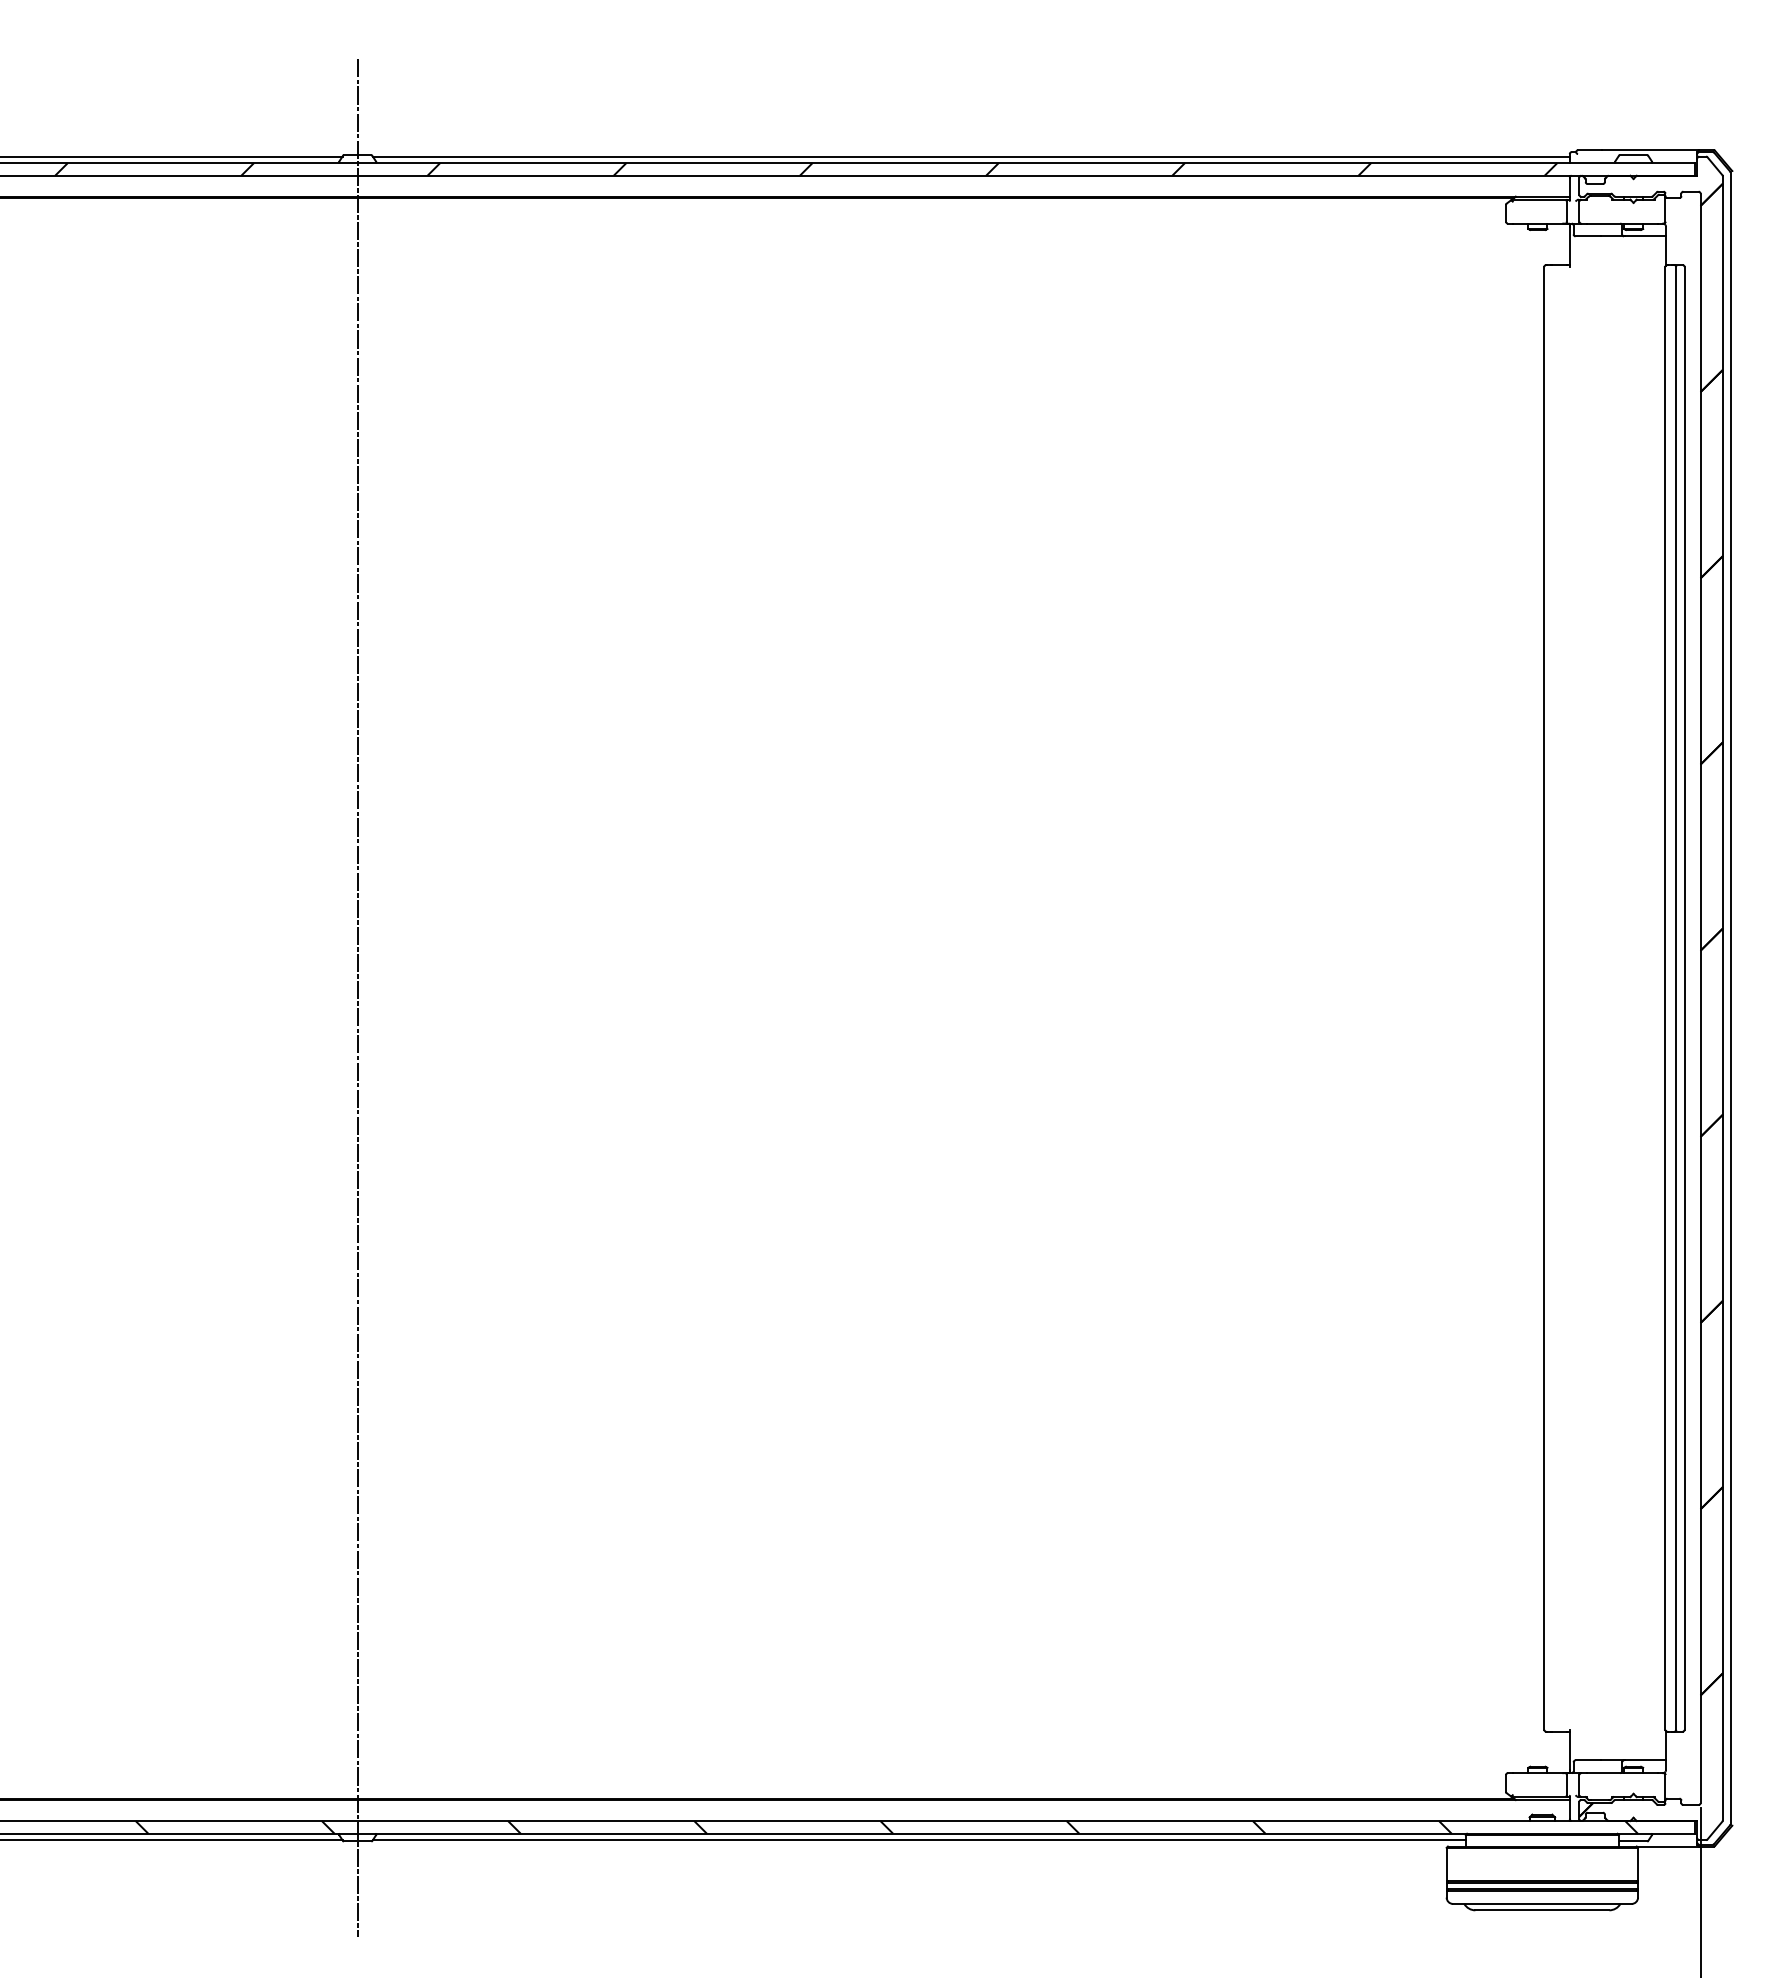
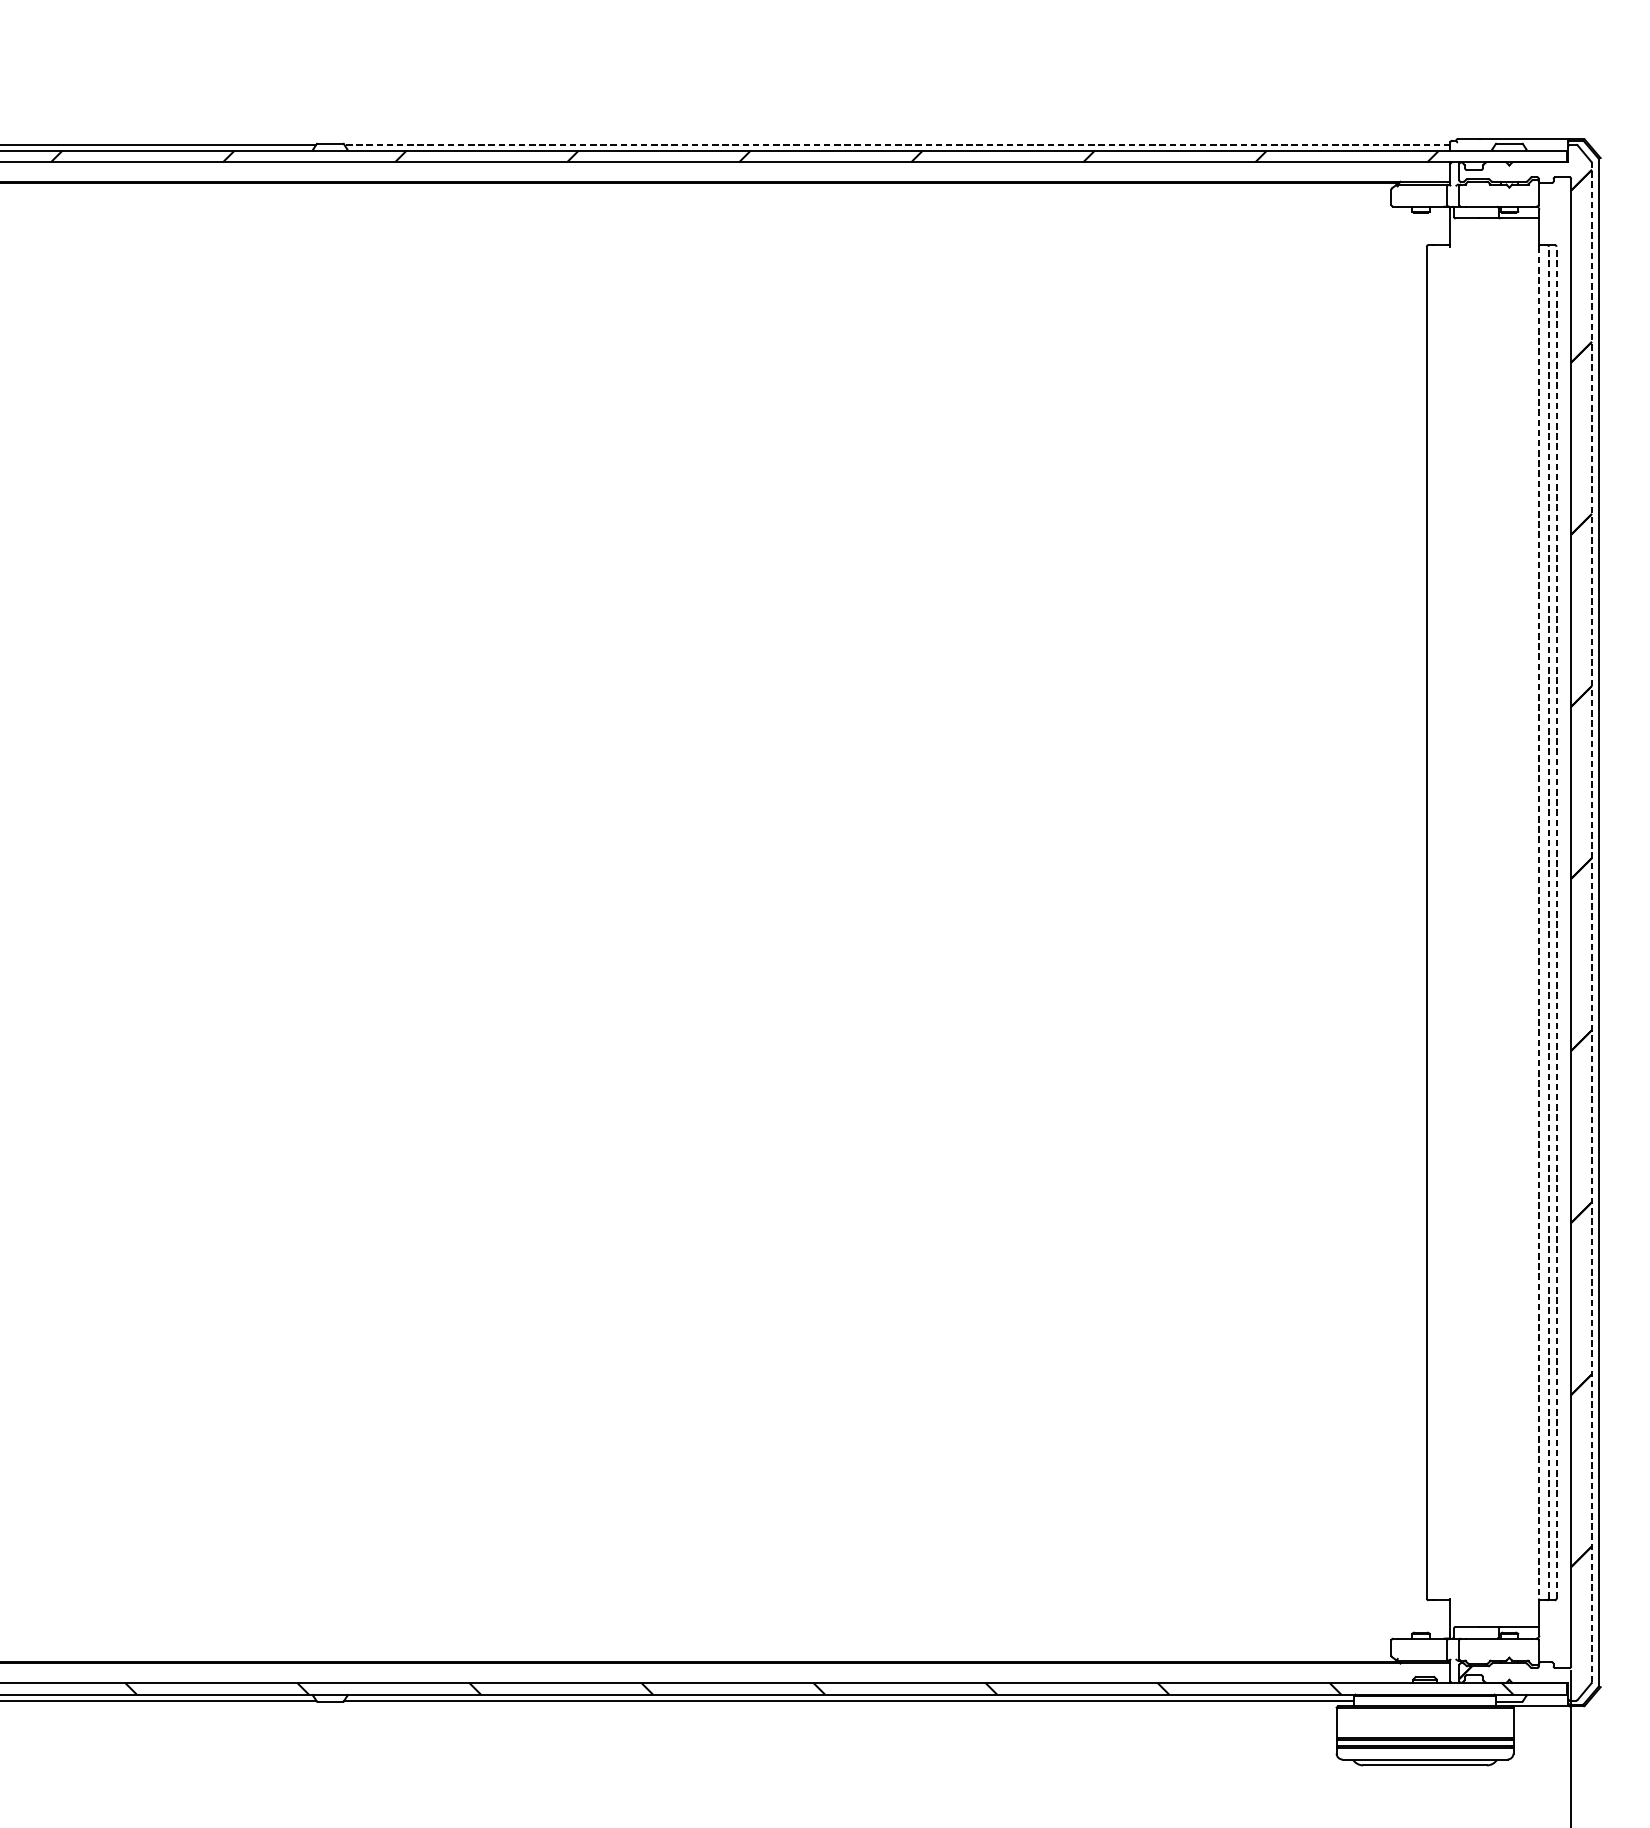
line: (970, 156) -> (896, 144), solid -> dashed
line: (1676, 997) -> (1549, 921), solid -> dashed
line: (1684, 997) -> (1556, 921), solid -> dashed
line: (357, 998) -> (330, 922), removed
line: (1665, 998) -> (1538, 922), solid -> dashed
line: (1722, 998) -> (1591, 922), solid -> dashed

